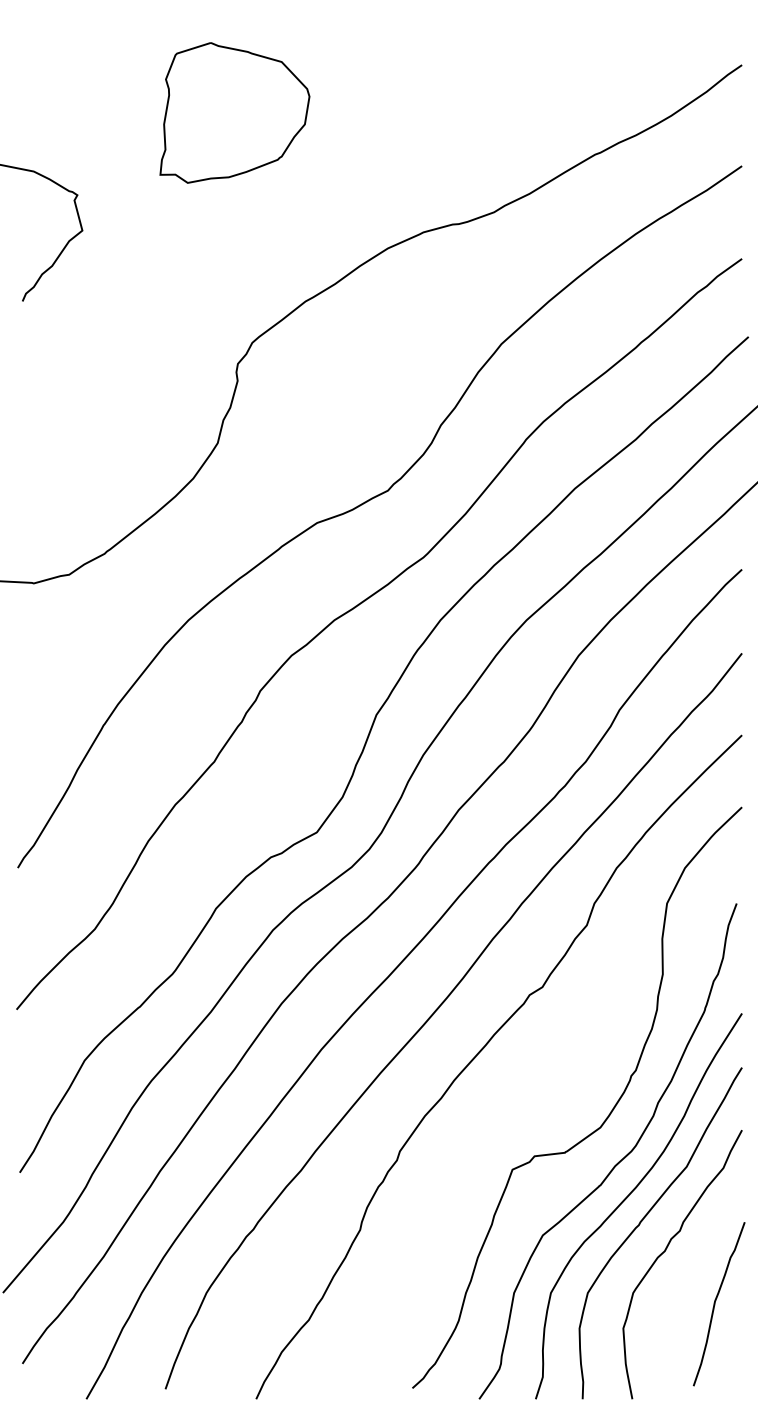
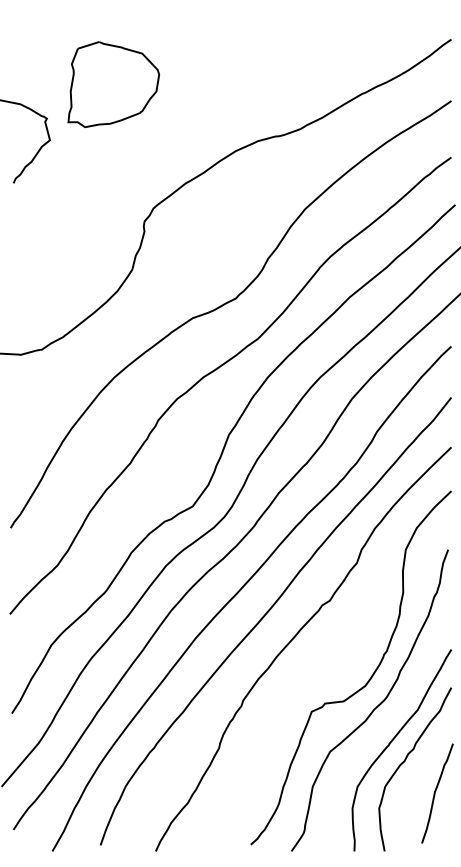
part: (234, 112) -> (113, 84), moved
curve: (630, 1195) -> (383, 727), removed

